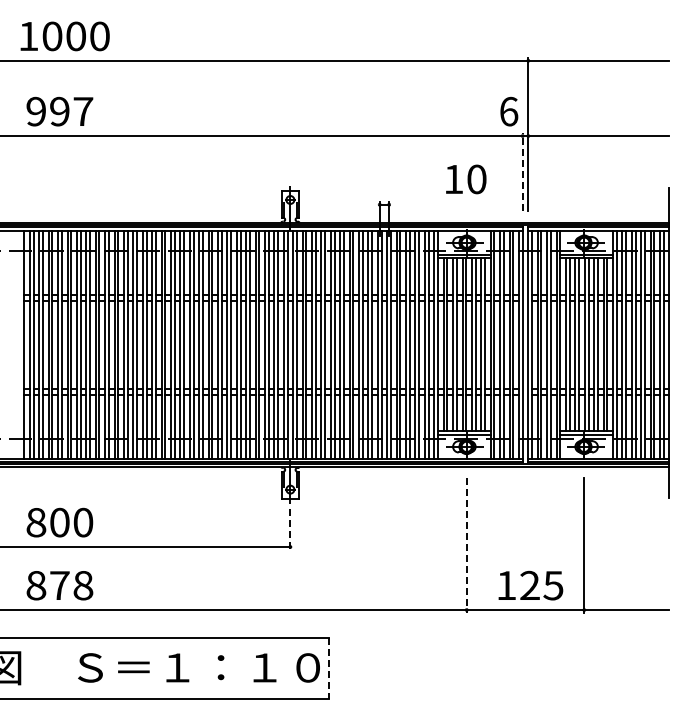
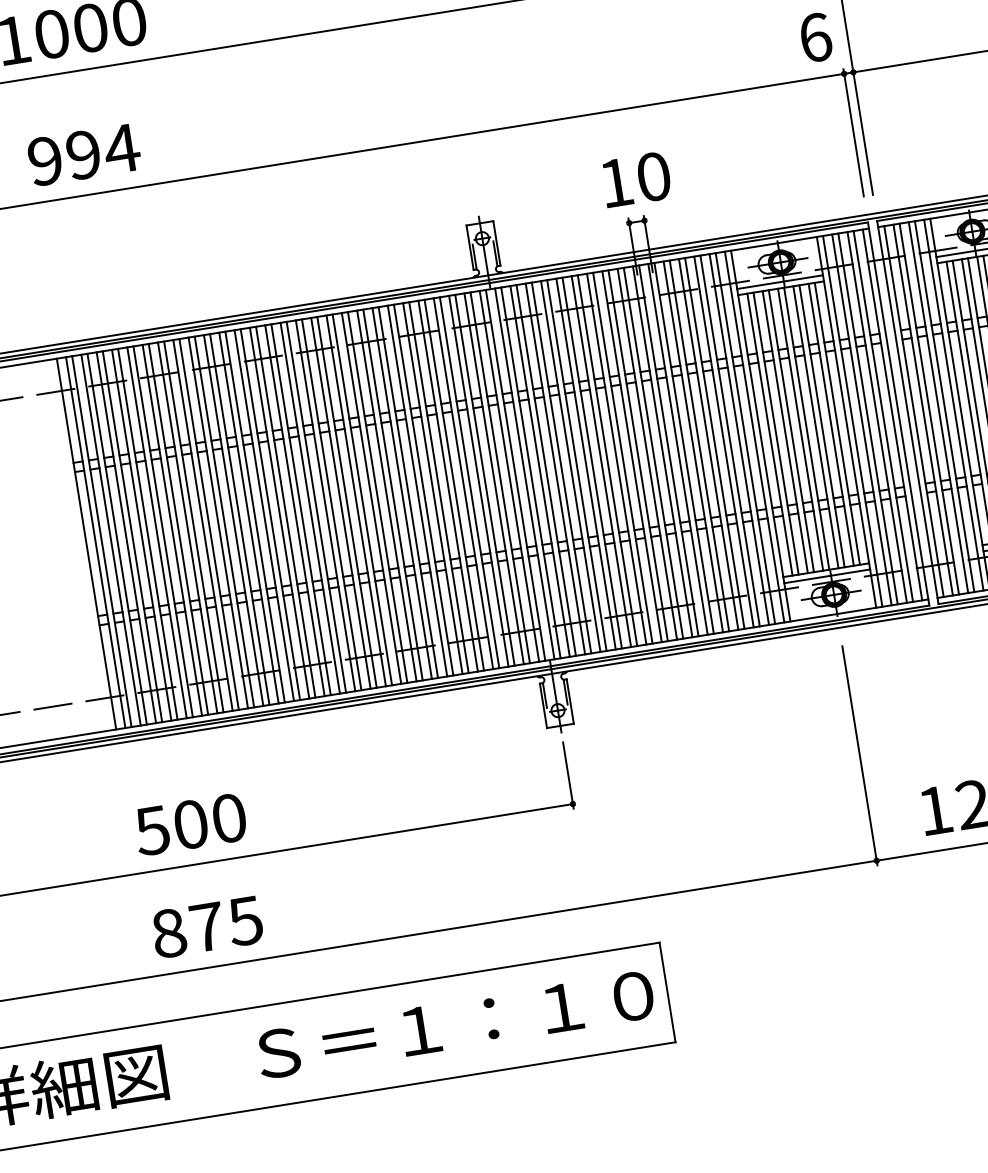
text: (82, 111) -> (120, 148), 997 -> 994
line: (522, 171) -> (853, 131), dashed -> solid
text: (466, 179) -> (636, 179), moved
text: (36, 522) -> (152, 830), 800 -> 500
line: (290, 529) -> (568, 775), dashed -> solid
line: (466, 546) -> (859, 757), dashed -> solid
text: (83, 585) -> (245, 920), 878 -> 875
line: (328, 668) -> (666, 992), dashed -> solid

